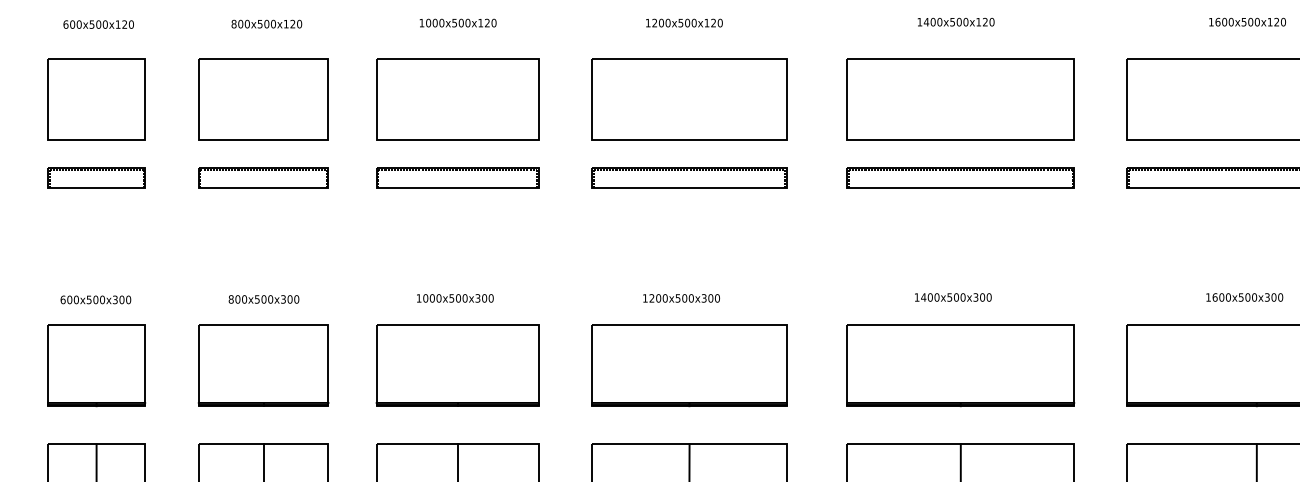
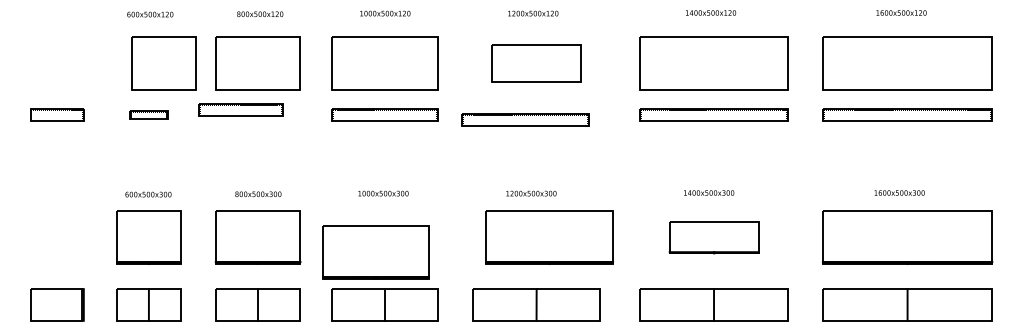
part: (95, 99) -> (163, 63), moved
part: (689, 99) -> (536, 63), size x0.7
part: (95, 177) -> (148, 114), size x0.6
part: (262, 177) -> (240, 109), moved
part: (689, 177) -> (525, 119), moved
part: (456, 365) -> (375, 252), moved
part: (689, 365) -> (549, 237), moved
part: (961, 365) -> (714, 237), size x0.6

